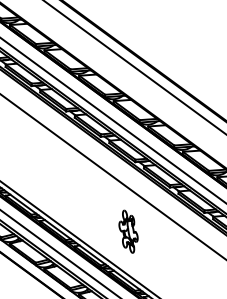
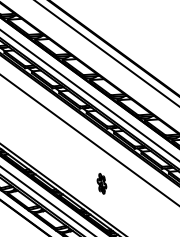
part: (128, 231) -> (101, 183), size x0.6

